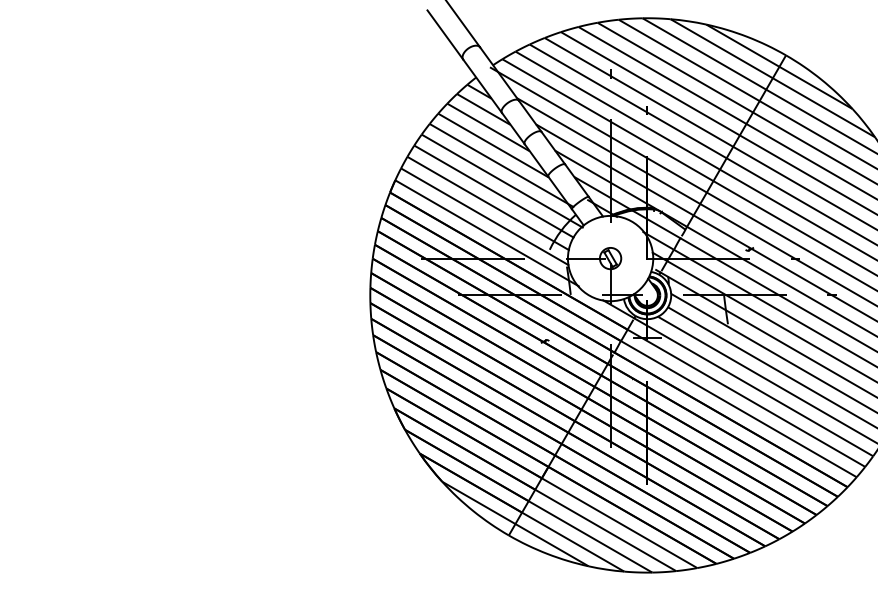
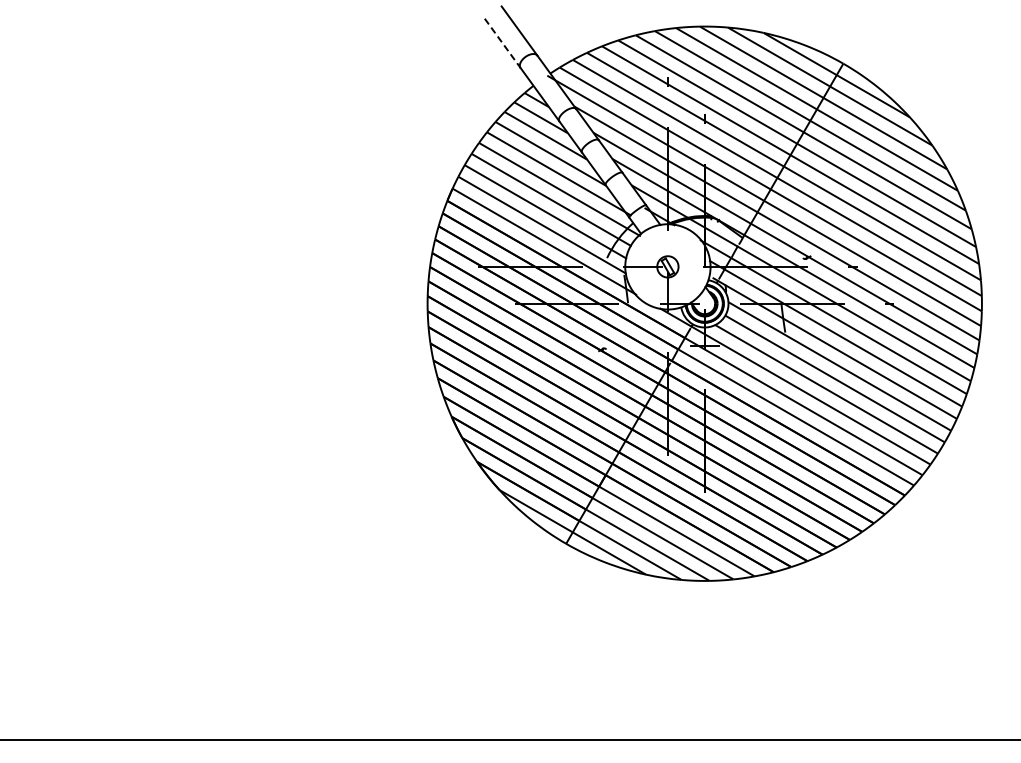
line: (445, 35) -> (502, 43), solid -> dashed

